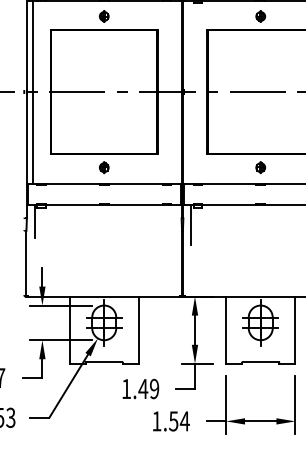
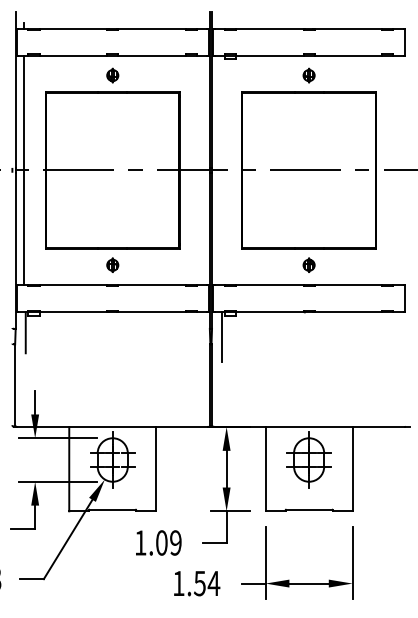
text: (143, 388) -> (161, 542), 1.49 -> 1.09

